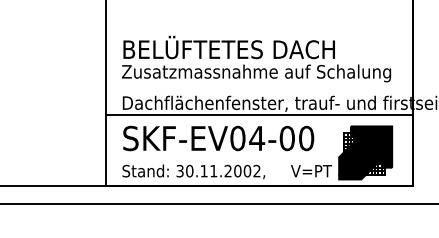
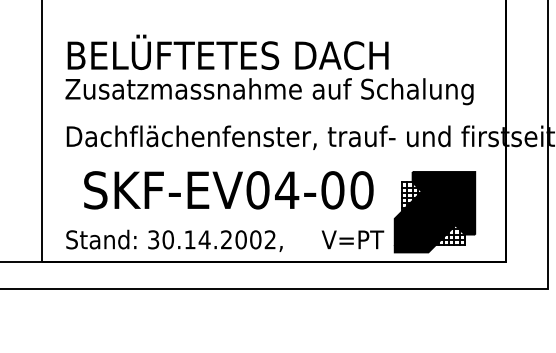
line: (259, 115) -> (274, 155), removed
text: (218, 138) -> (228, 190), moved
text: (213, 171) -> (204, 240), 30.11.2002, -> 30.14.2002,

